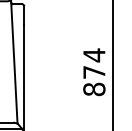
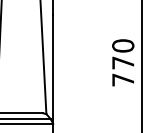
text: (94, 71) -> (123, 62), 874 -> 770

